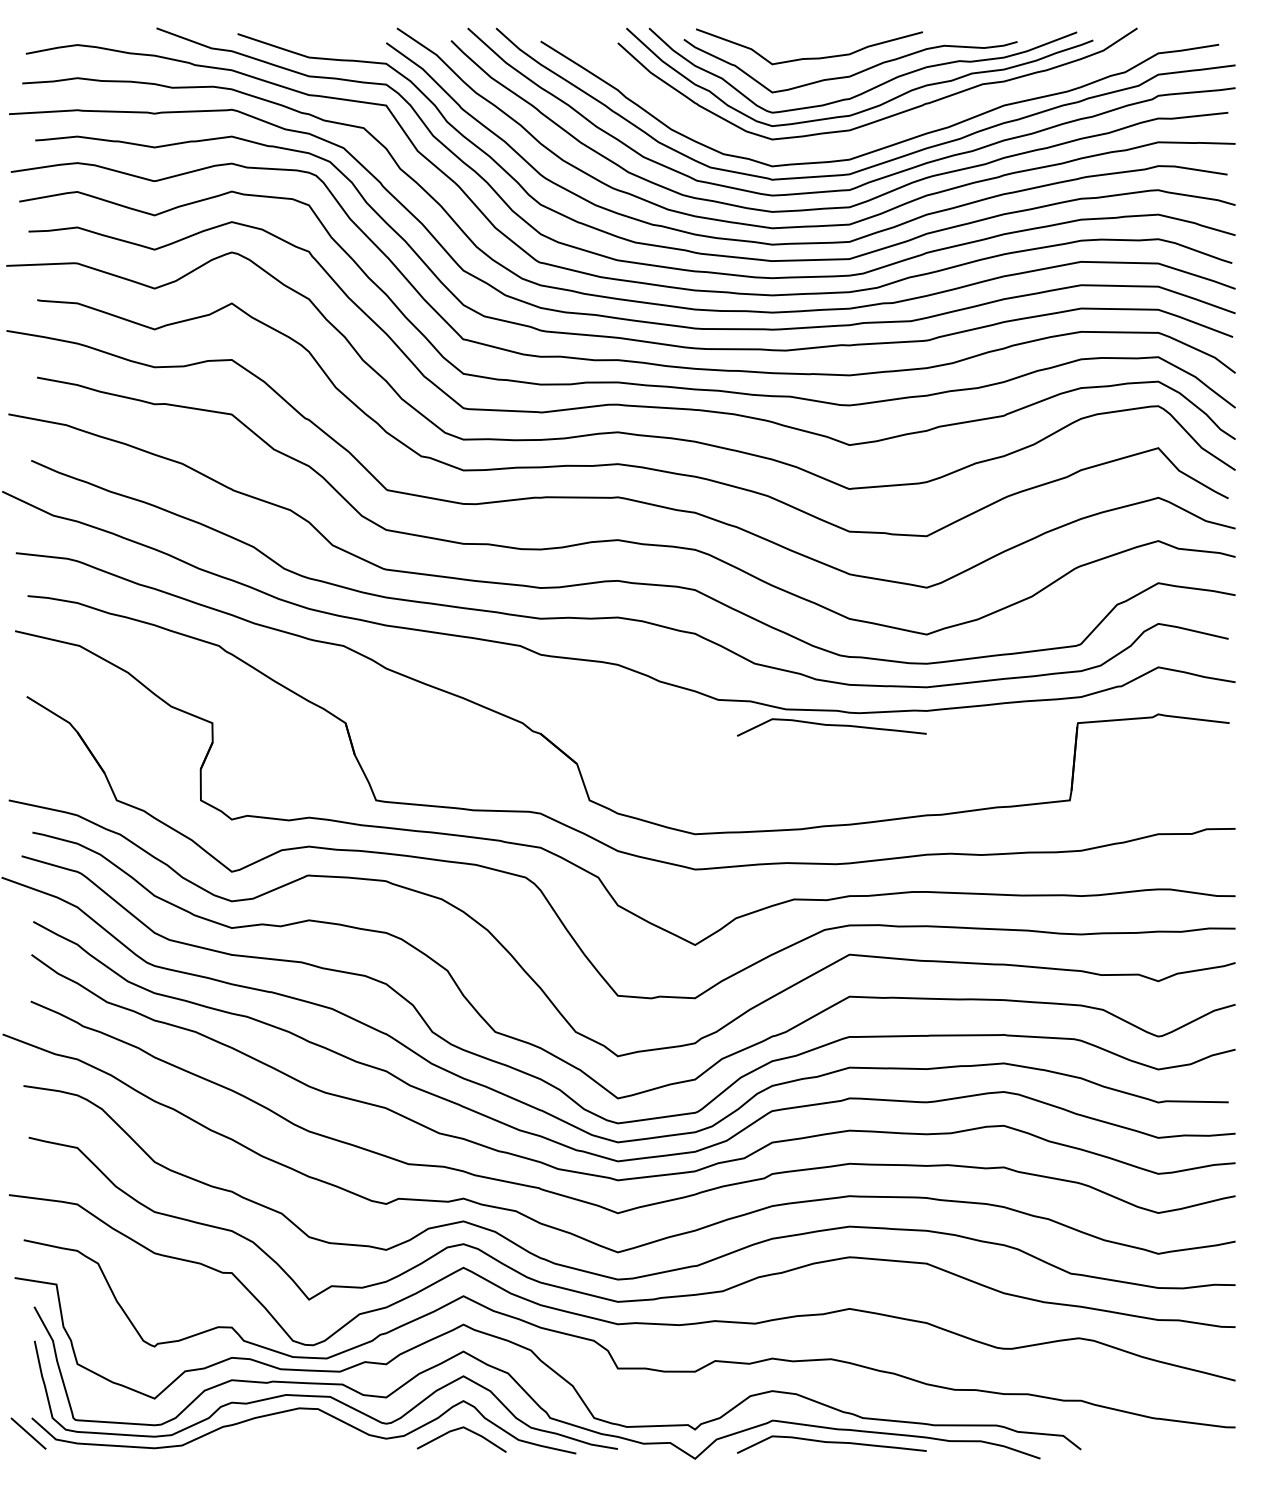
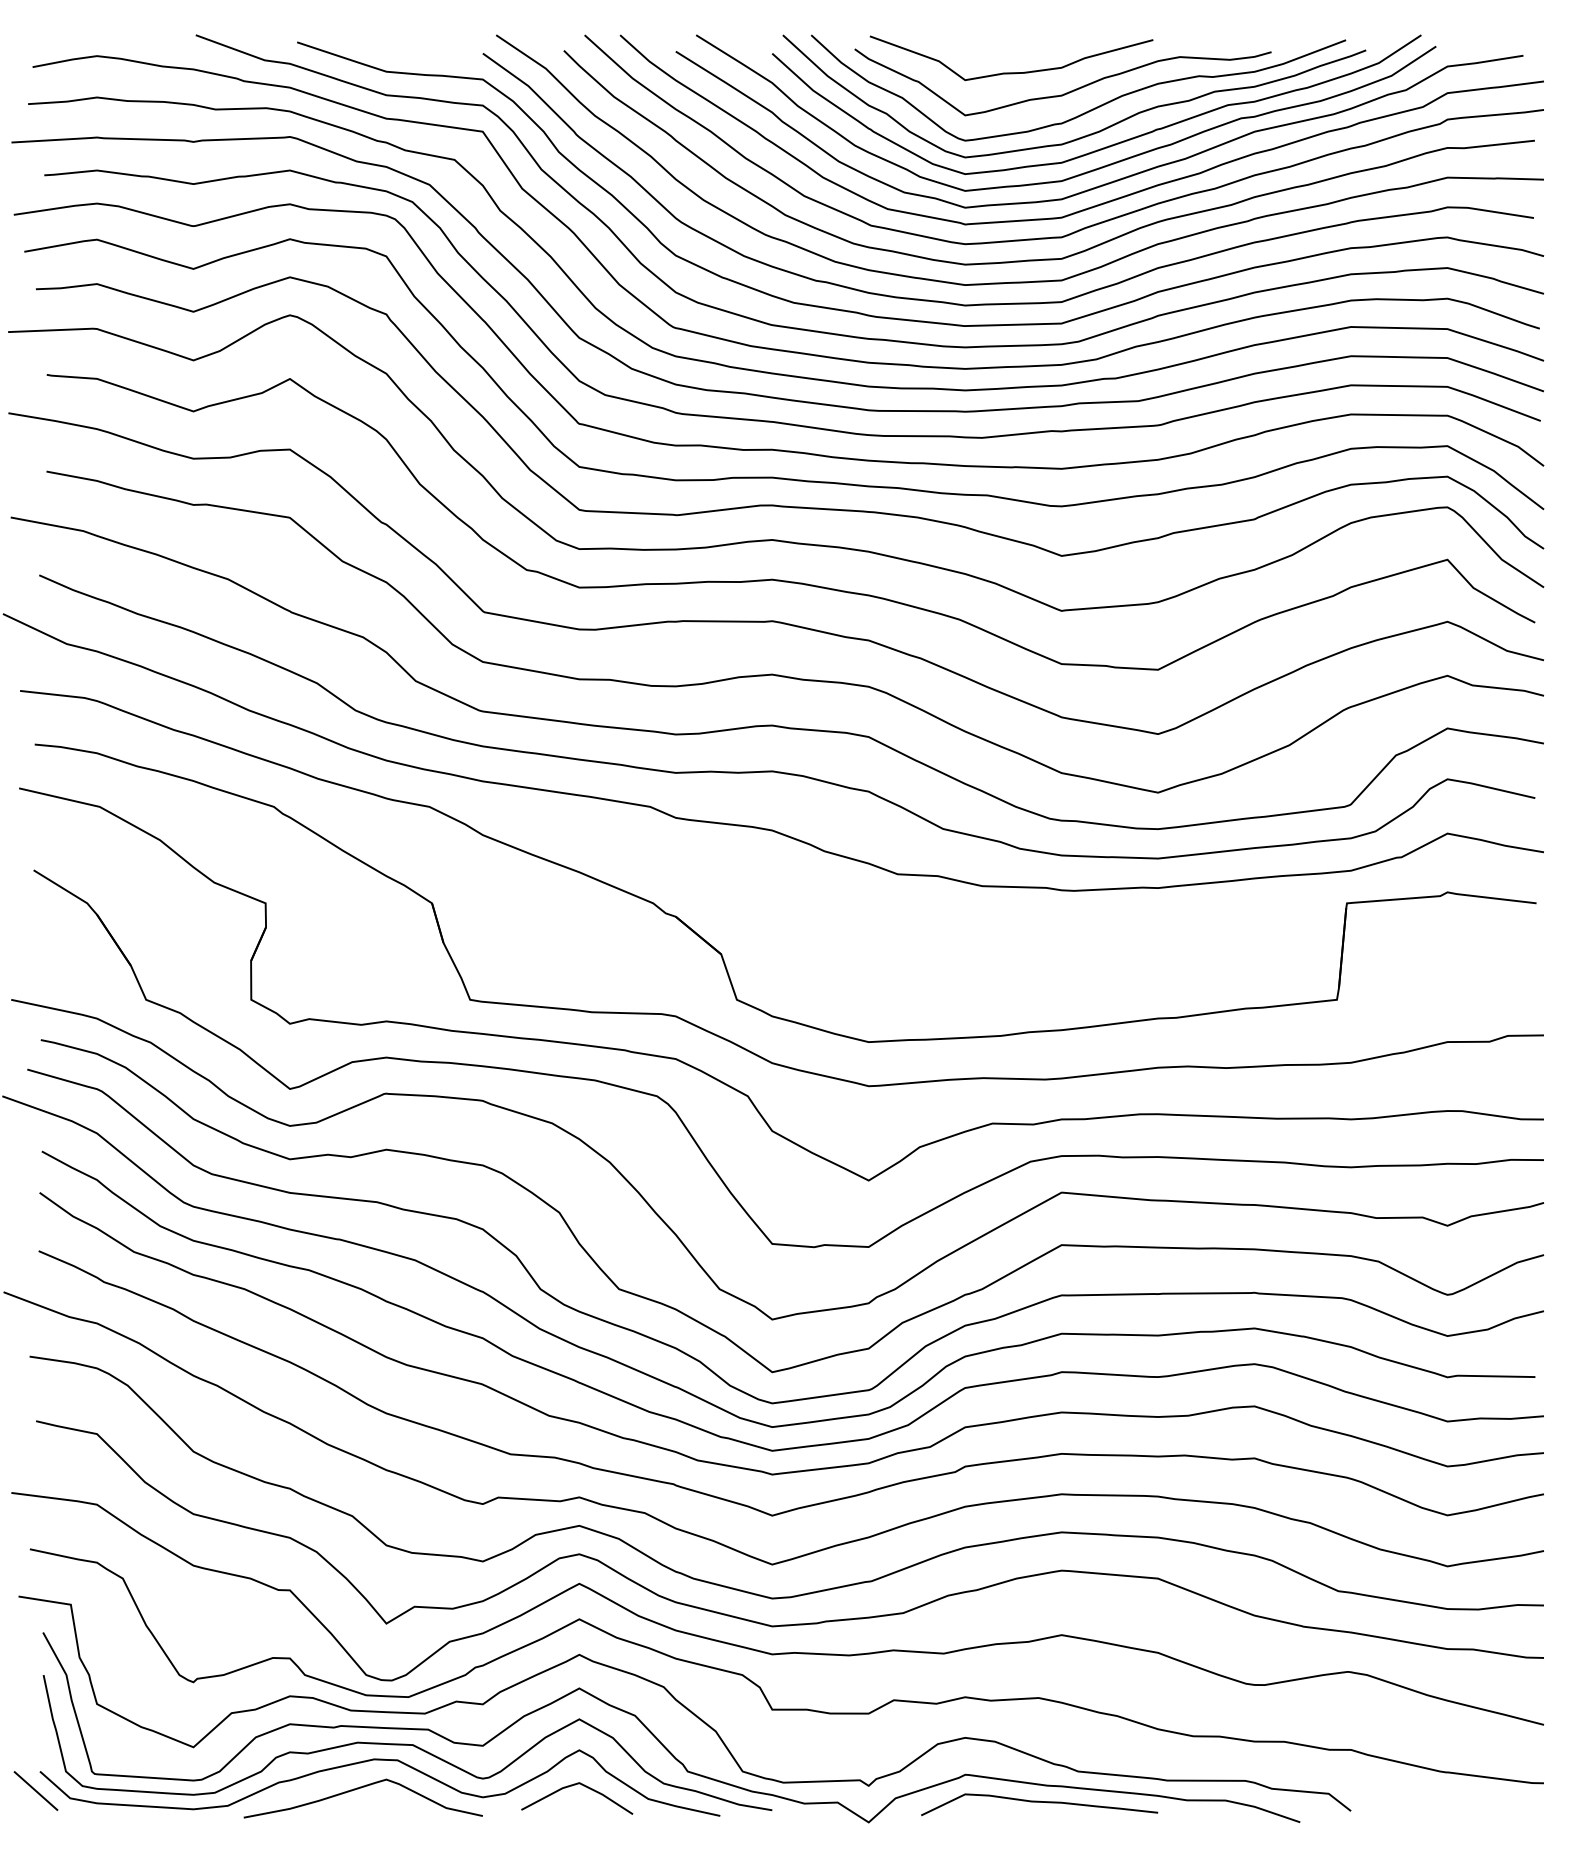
curve: (869, 137) -> (1086, 171), added
curve: (831, 725) -> (1039, 906), removed
curve: (286, 1432) -> (358, 1789), added

